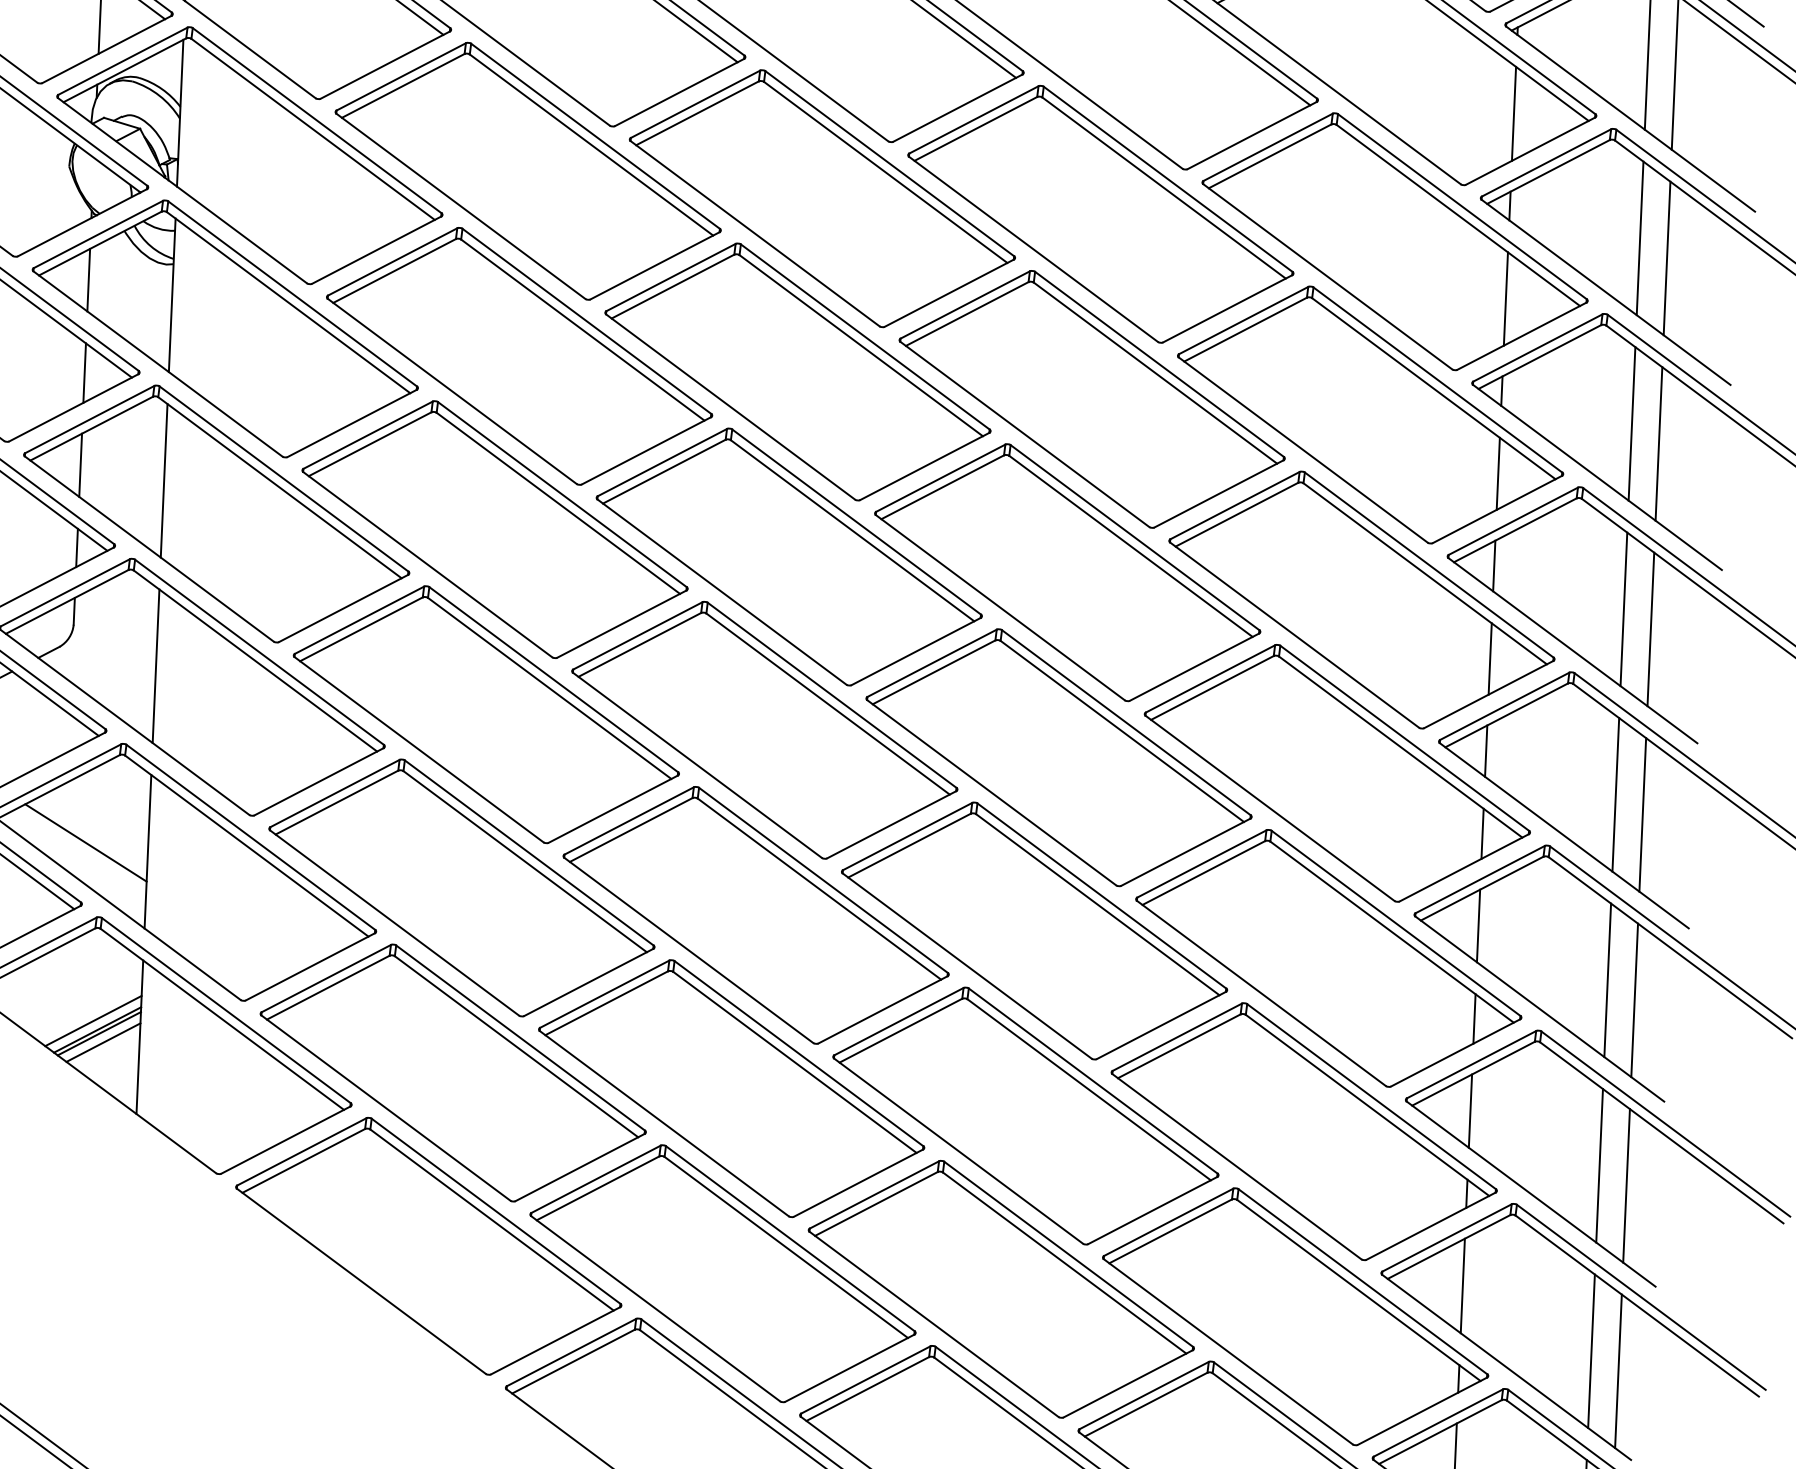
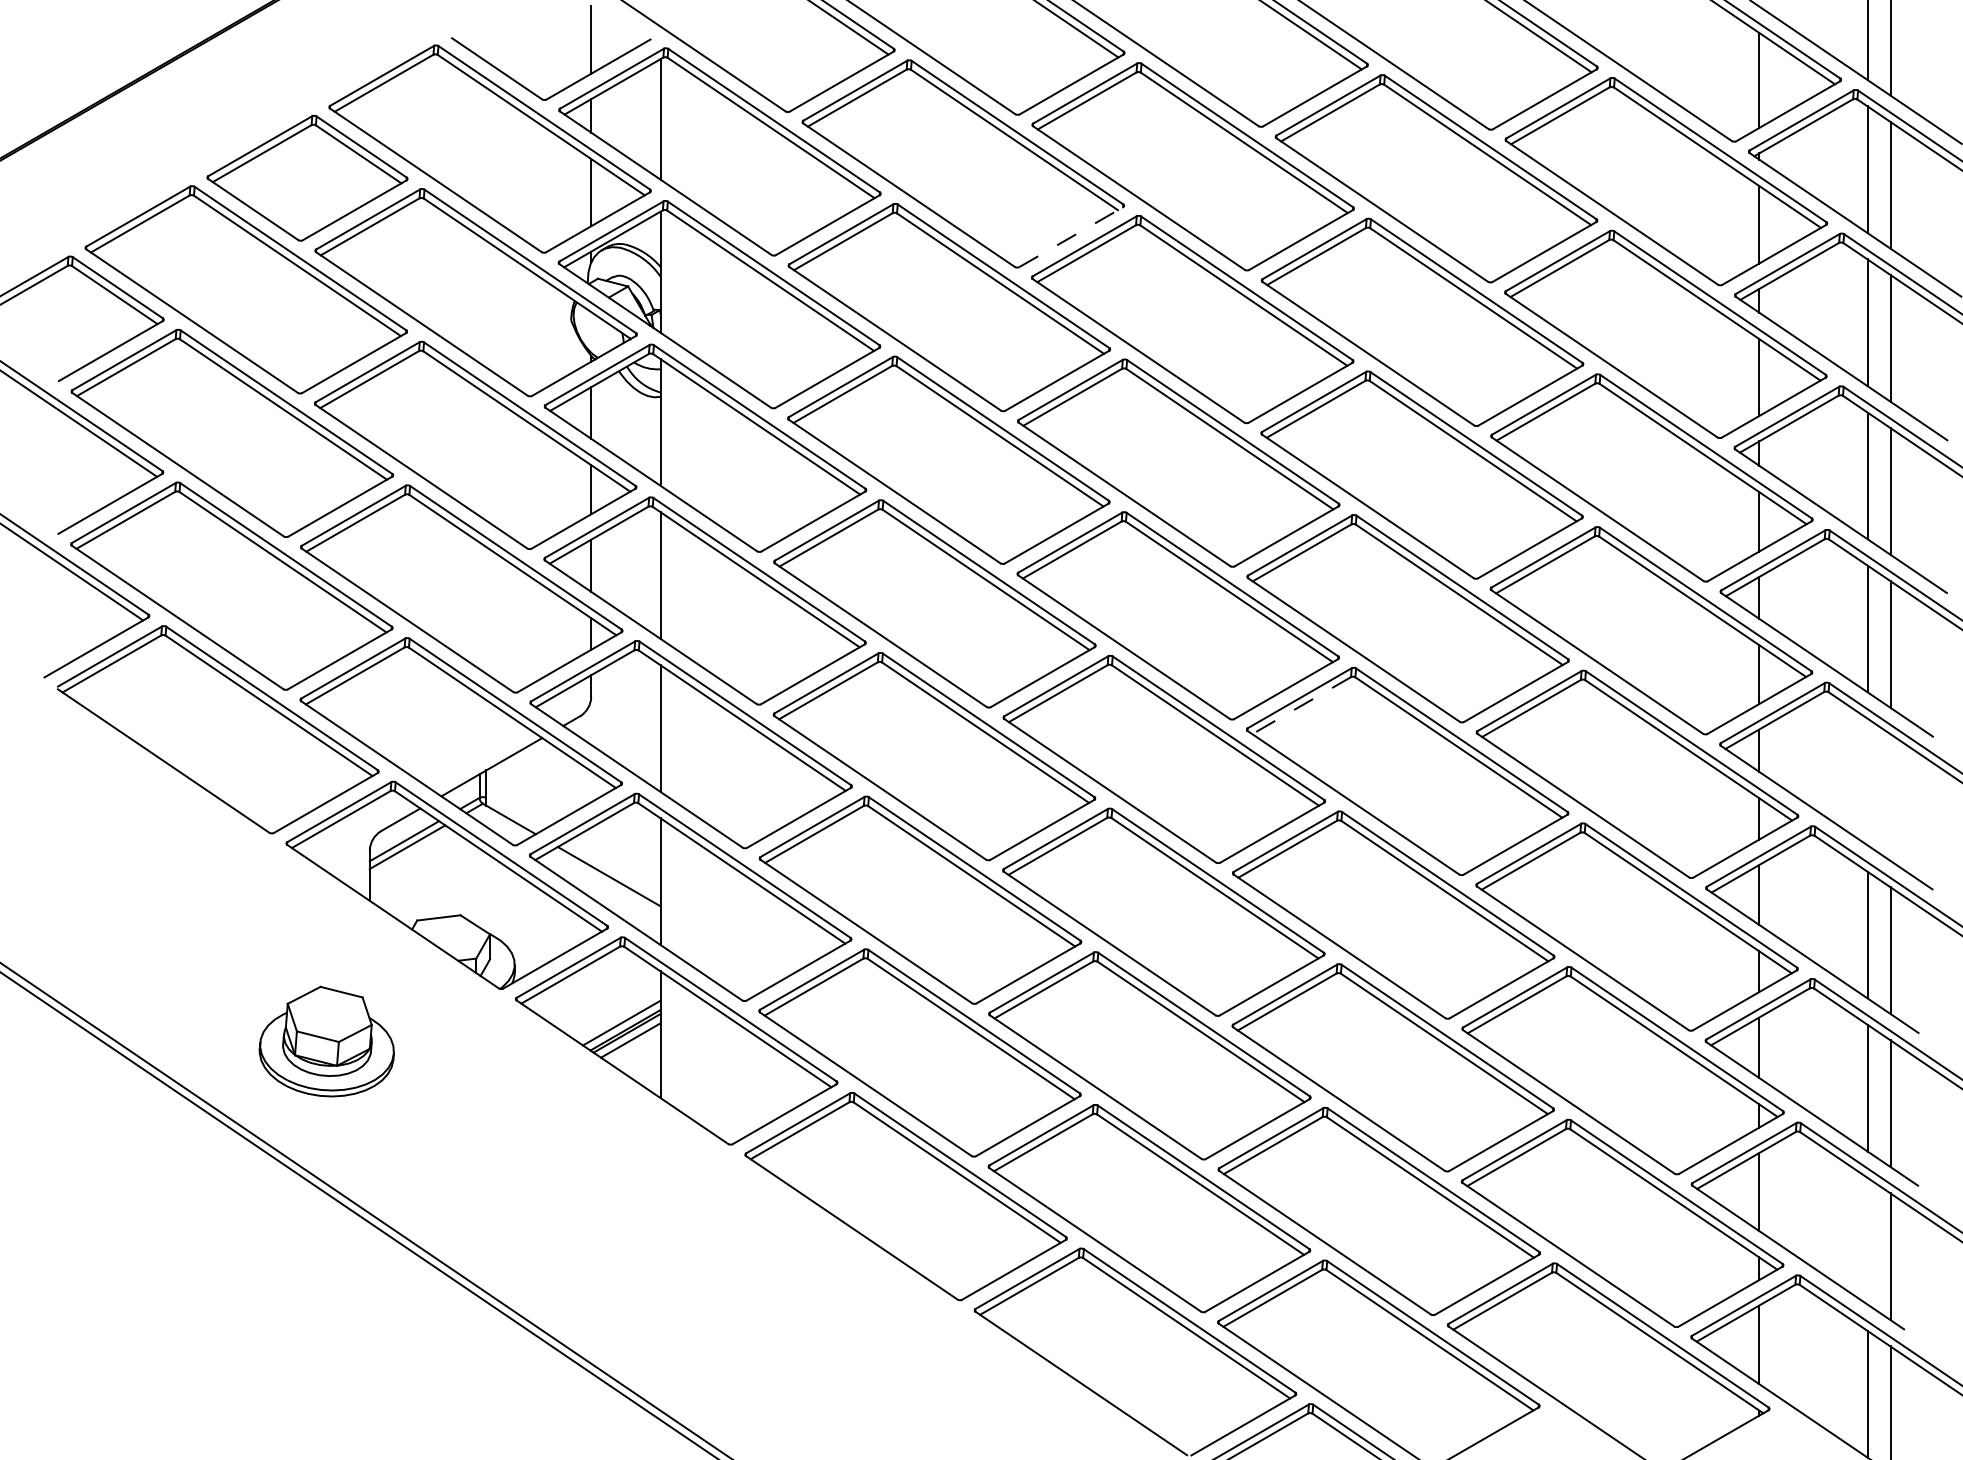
line: (680, 91) -> (1071, 236), solid -> dashed
line: (933, 672) -> (1301, 705), solid -> dashed
line: (1615, 794) -> (1867, 781), removed
line: (1642, 814) -> (1890, 797), removed
line: (1591, 1350) -> (1867, 1240), removed

